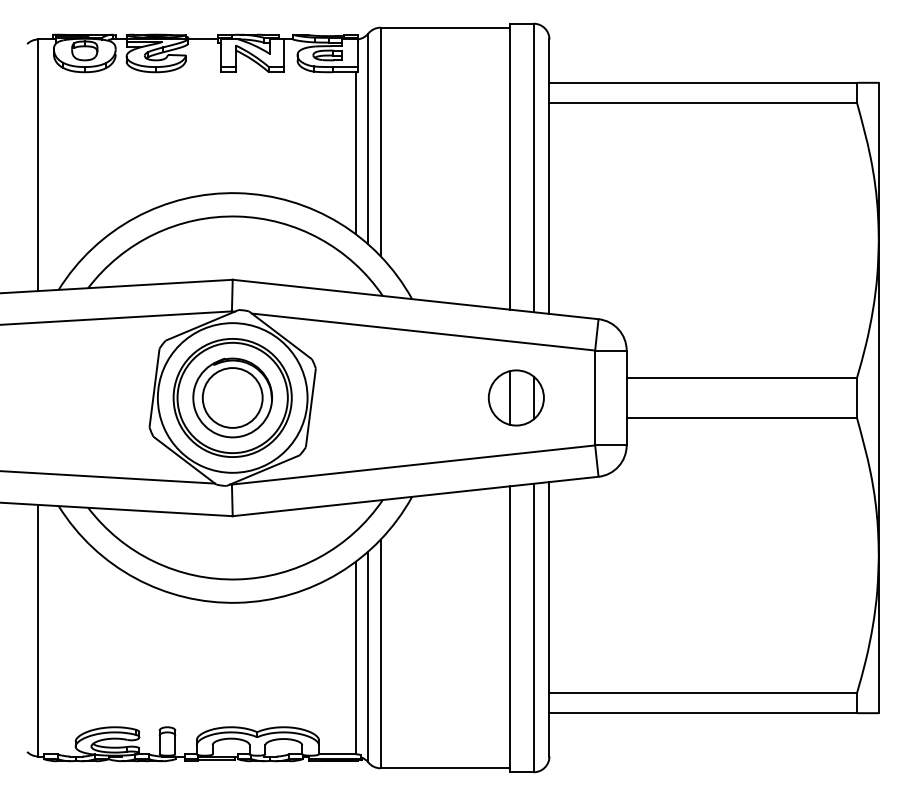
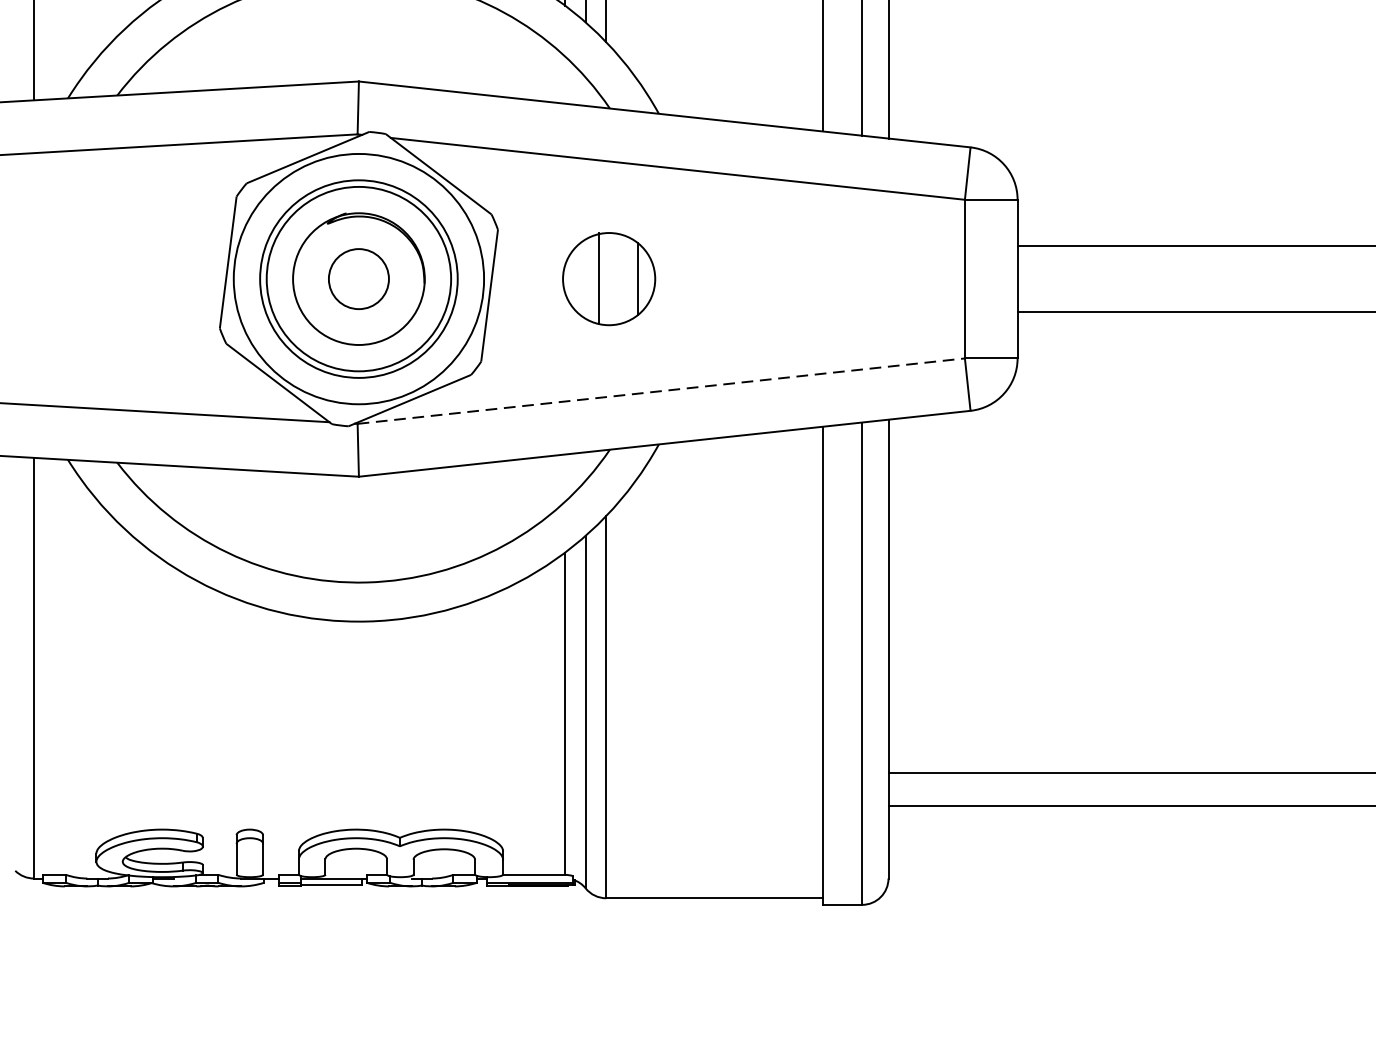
circle: (232, 397) -> (358, 278), size x0.6
part: (515, 397) -> (607, 278), moved
line: (413, 465) -> (661, 391), solid -> dashed

